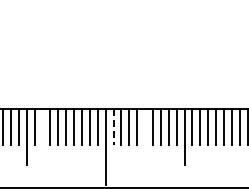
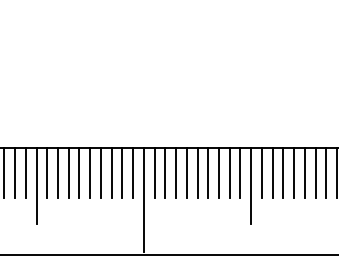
line: (42, 126) -> (58, 172), added
line: (145, 126) -> (198, 172), added
line: (113, 127) -> (154, 173), dashed -> solid

